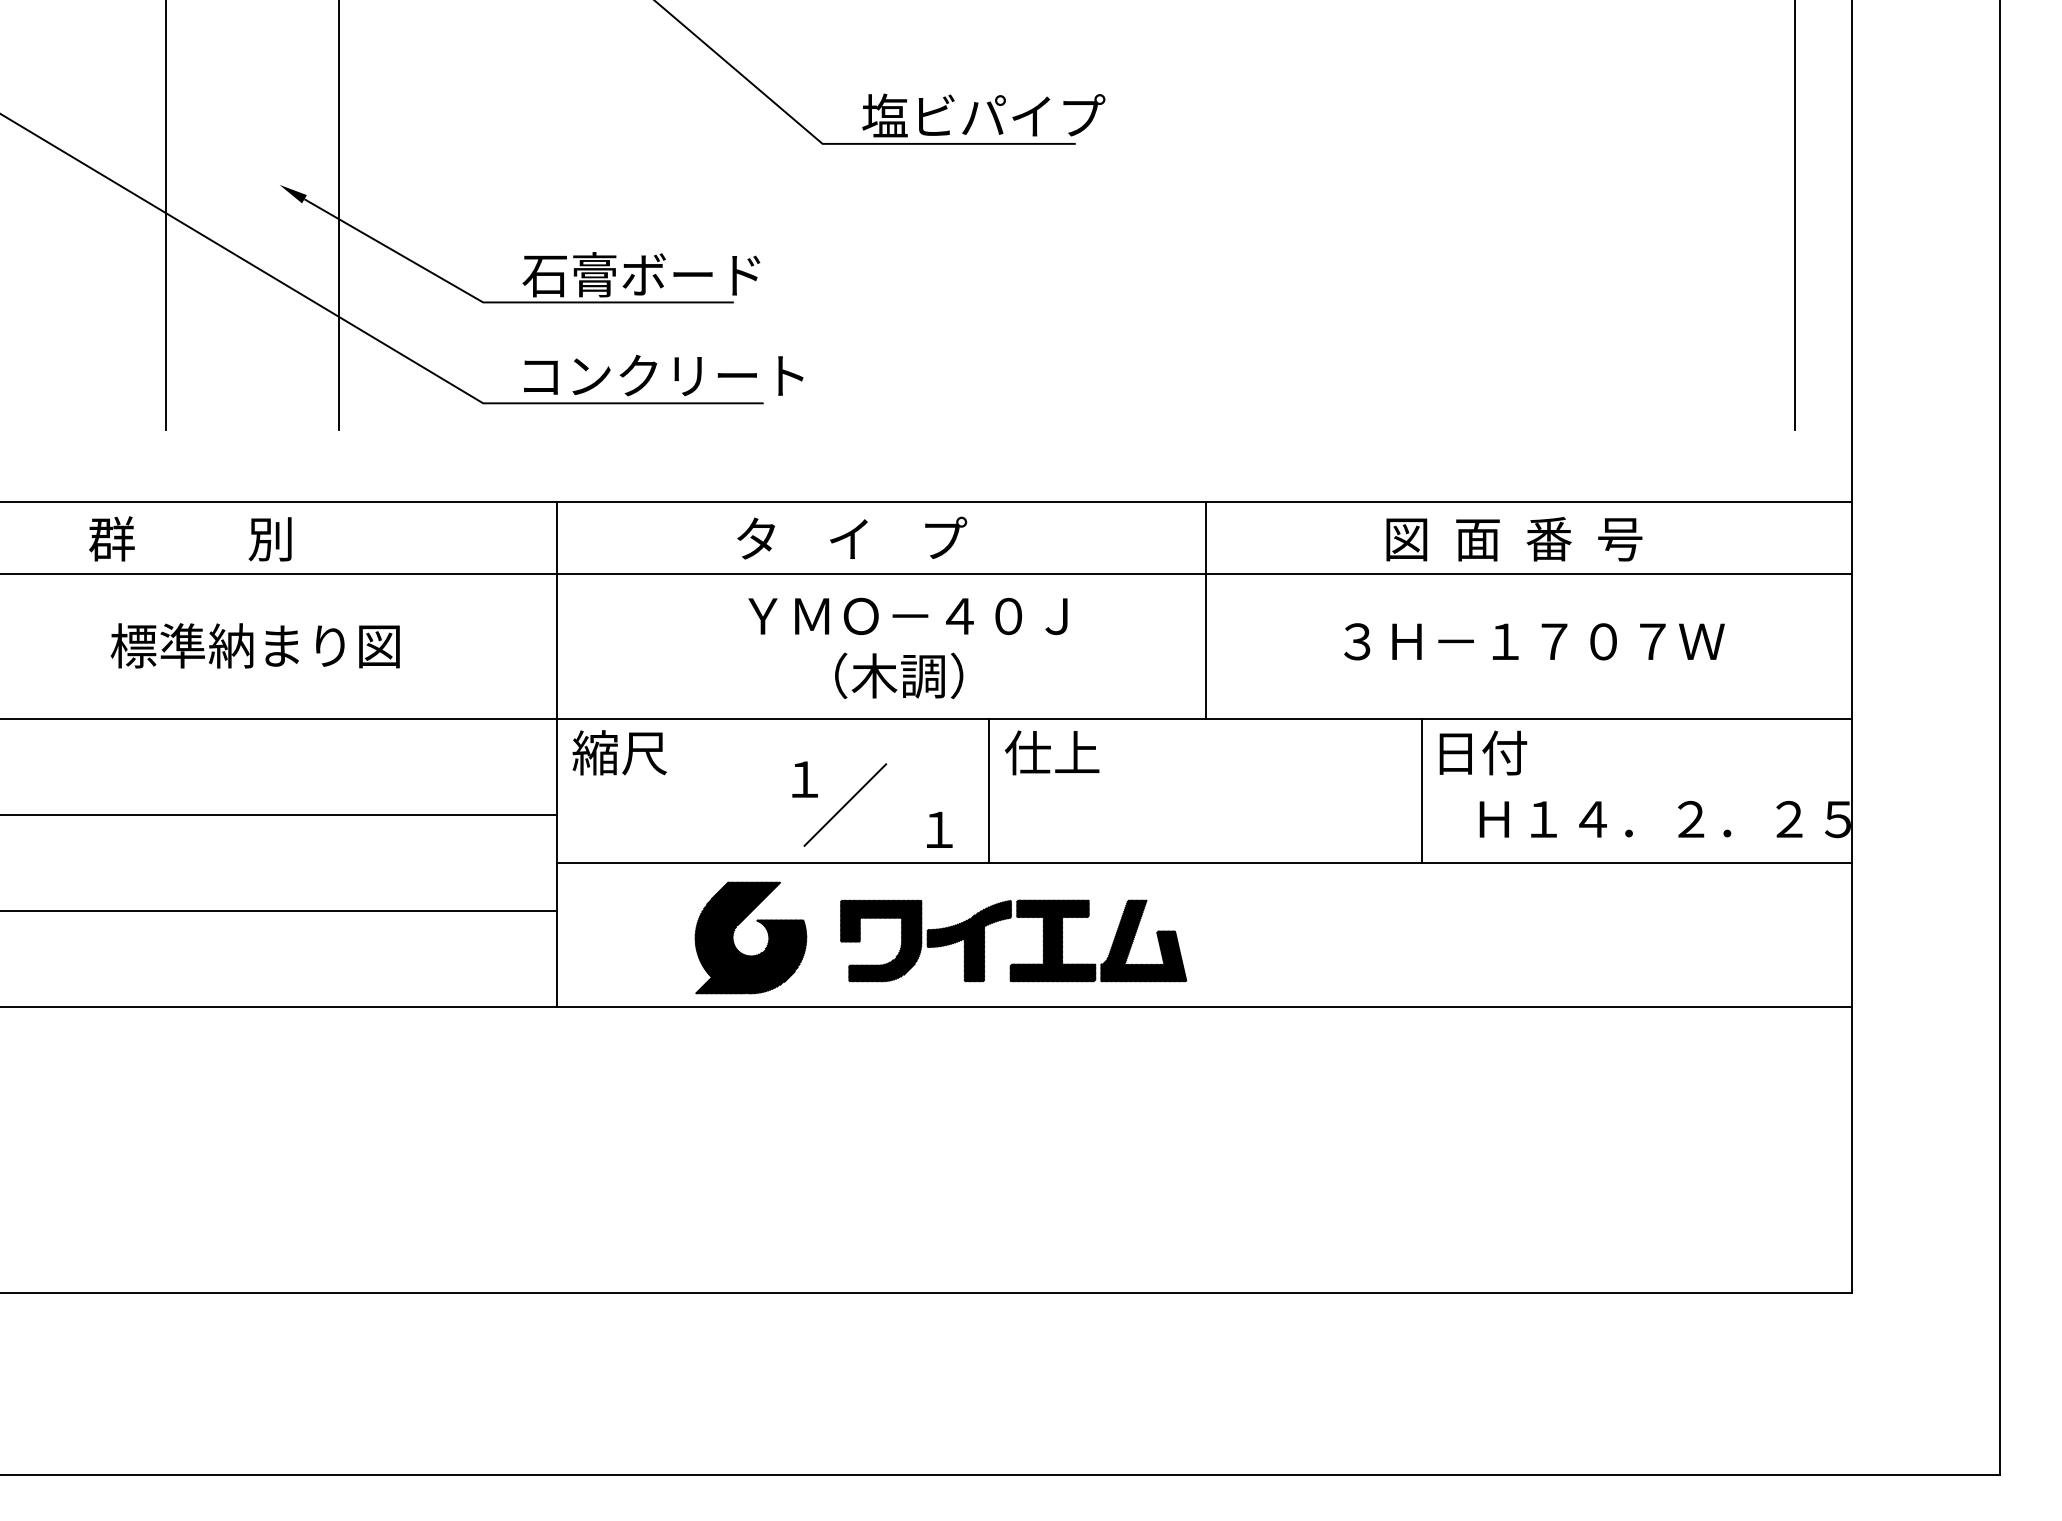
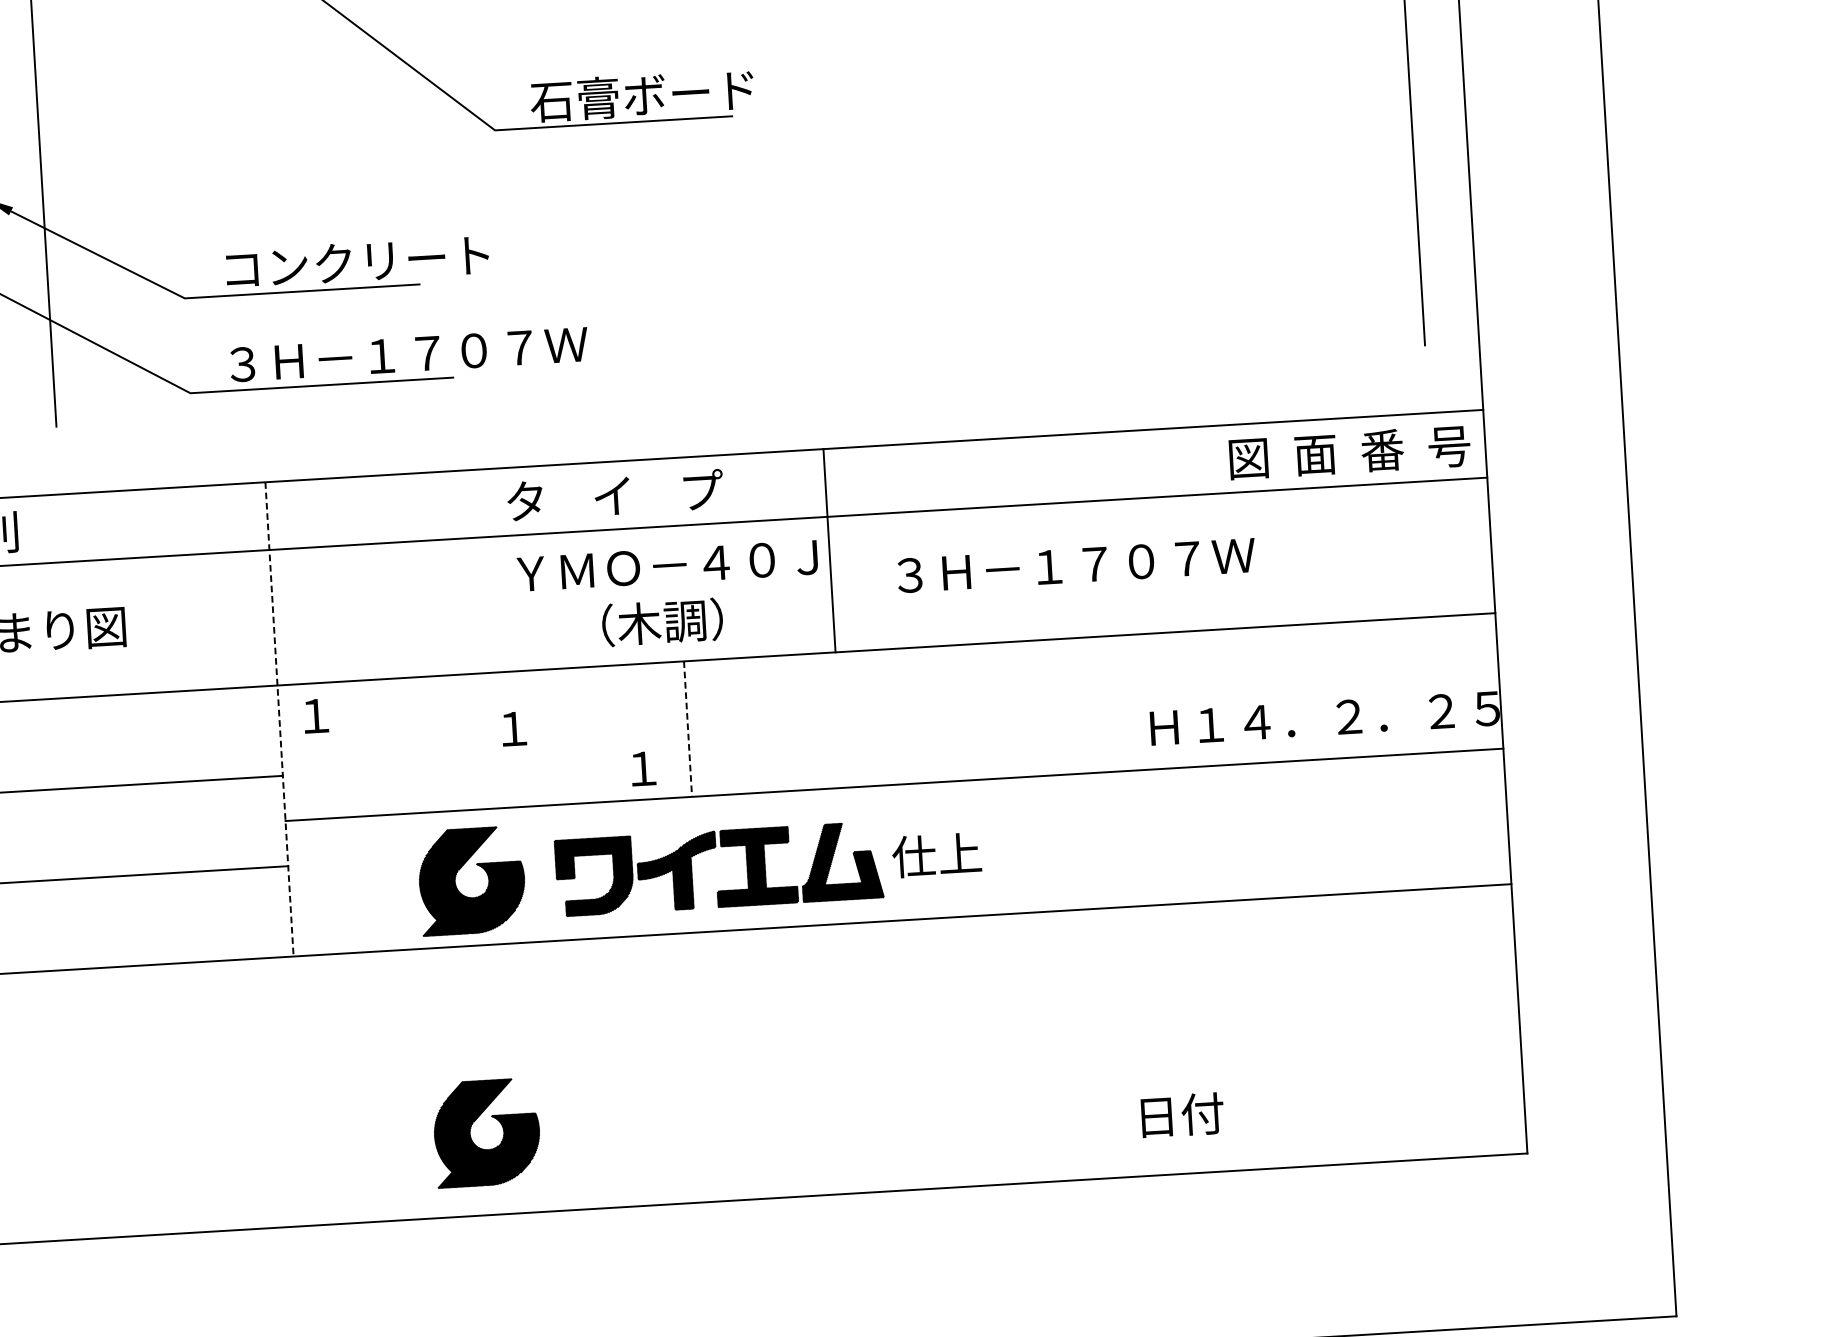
text: (983, 115) -> (644, 94), 塩ビパイプ -> 石膏ボード
text: (665, 274) -> (354, 261), 石膏ボード -> コンクリート
text: (715, 375) -> (407, 354), コンクリート -> ３Ｈ－１７０７Ｗ
text: (852, 537) -> (615, 494), moved
text: (1514, 539) -> (1350, 452), moved
line: (1205, 610) -> (829, 550), moved
text: (1534, 641) -> (1076, 565), moved
text: (907, 648) -> (668, 596), moved
text: (619, 752) -> (338, 713), 縮尺 -> １
text: (1051, 752) -> (936, 854), moved
text: (1483, 752) -> (1182, 1114), moved
line: (557, 755) -> (279, 720), solid -> dashed
line: (1421, 790) -> (1094, 704), removed
line: (989, 791) -> (688, 729), solid -> dashed
line: (845, 804) -> (553, 750), removed
part: (735, 1198) -> (472, 1126), added

